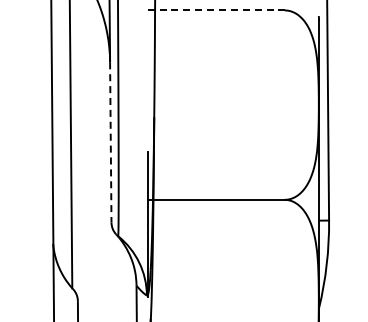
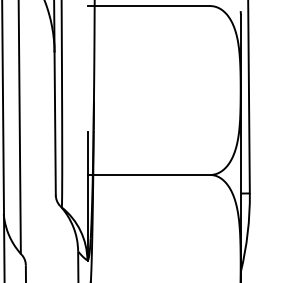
line: (216, 10) -> (149, 6), dashed -> solid
line: (110, 142) -> (54, 123), dashed -> solid

